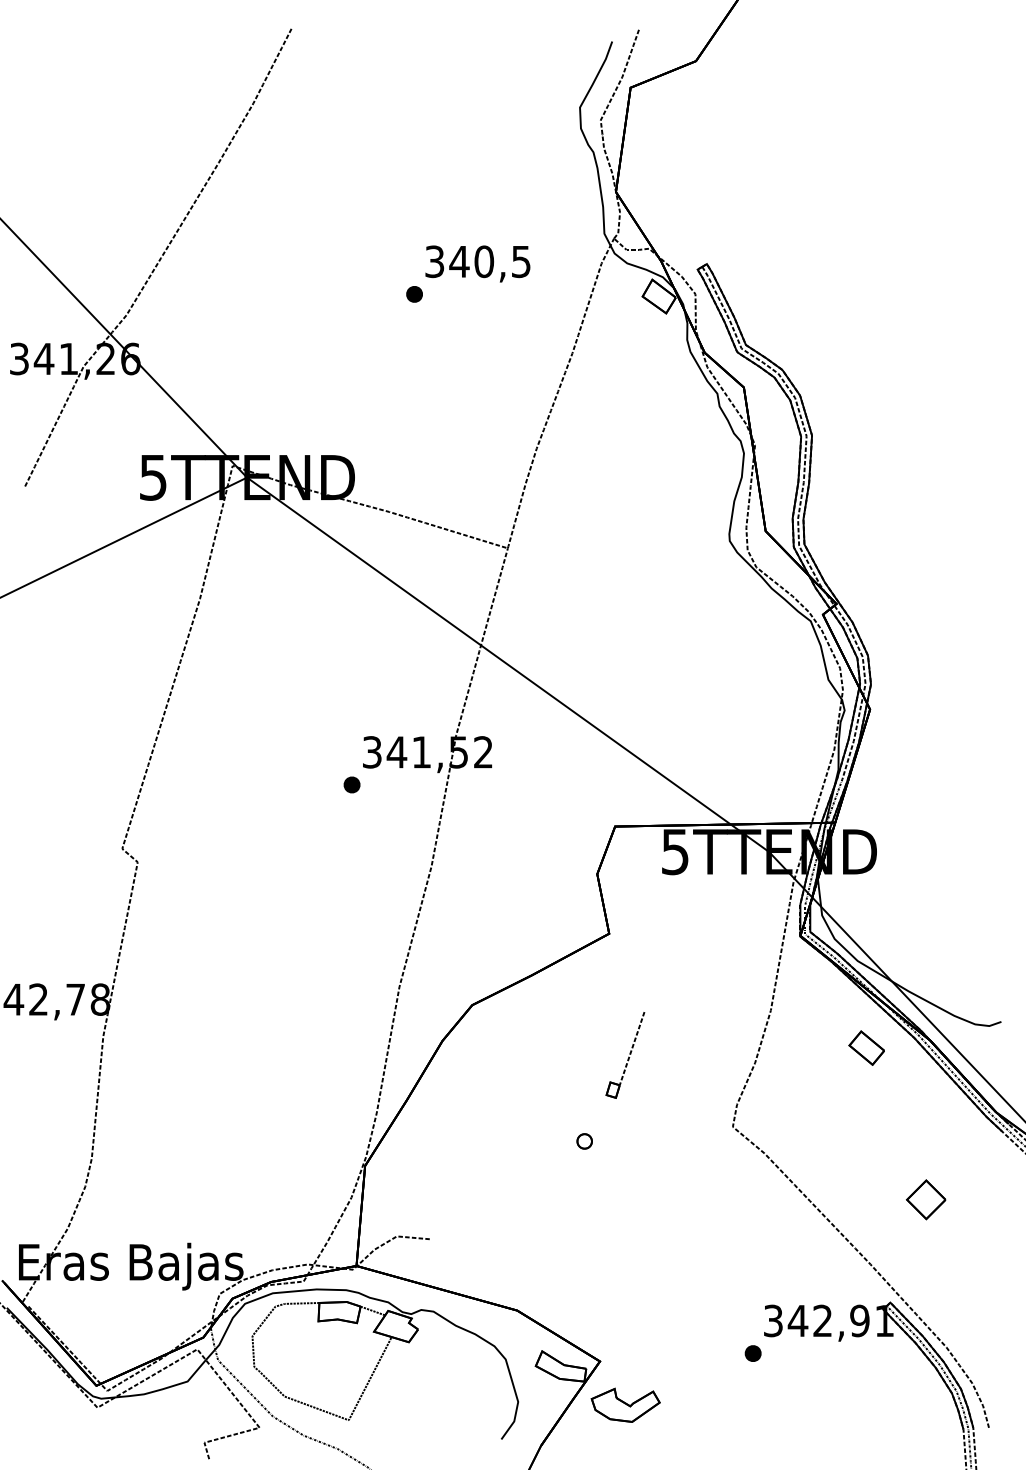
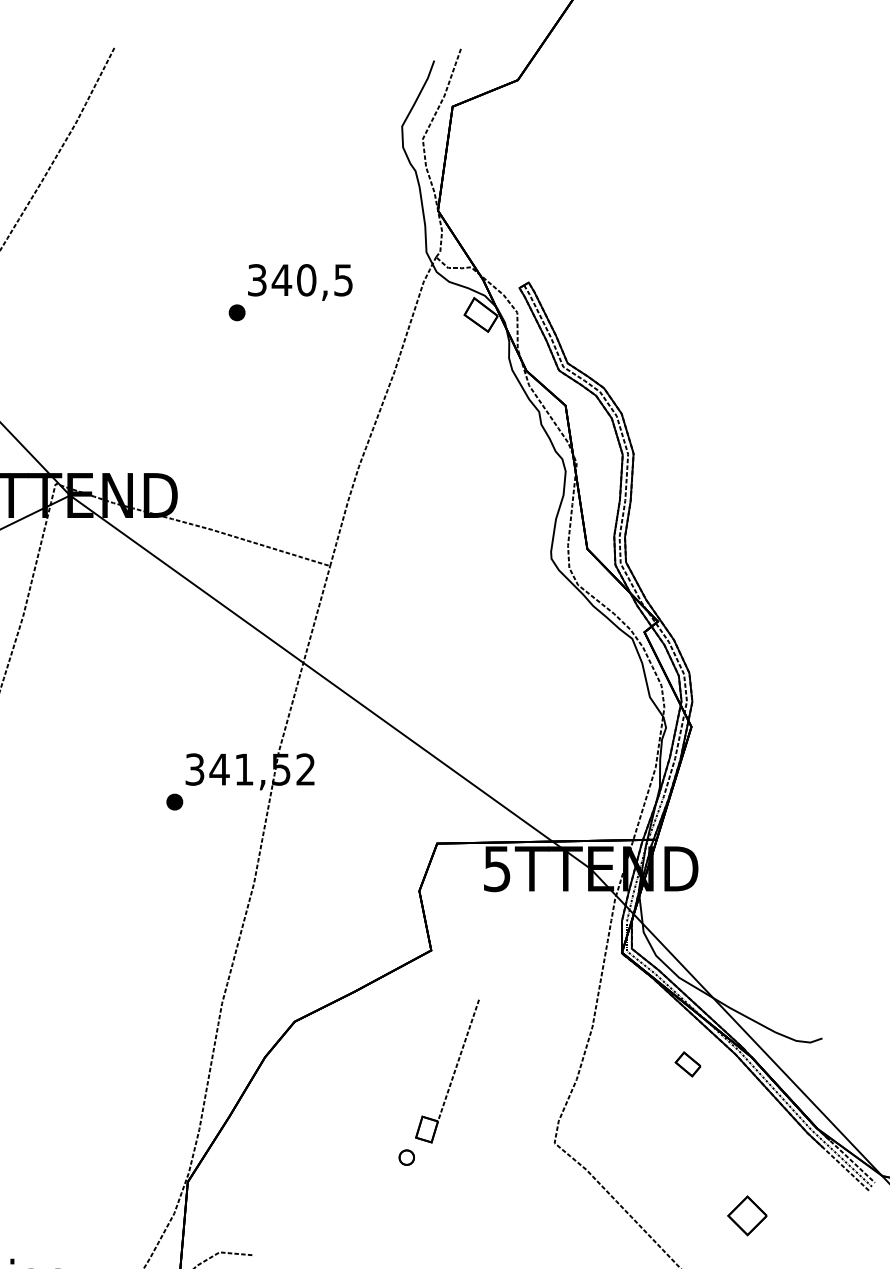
part: (866, 1047) -> (687, 1063), size x0.71
part: (625, 1055) -> (447, 1071), size x1.67

